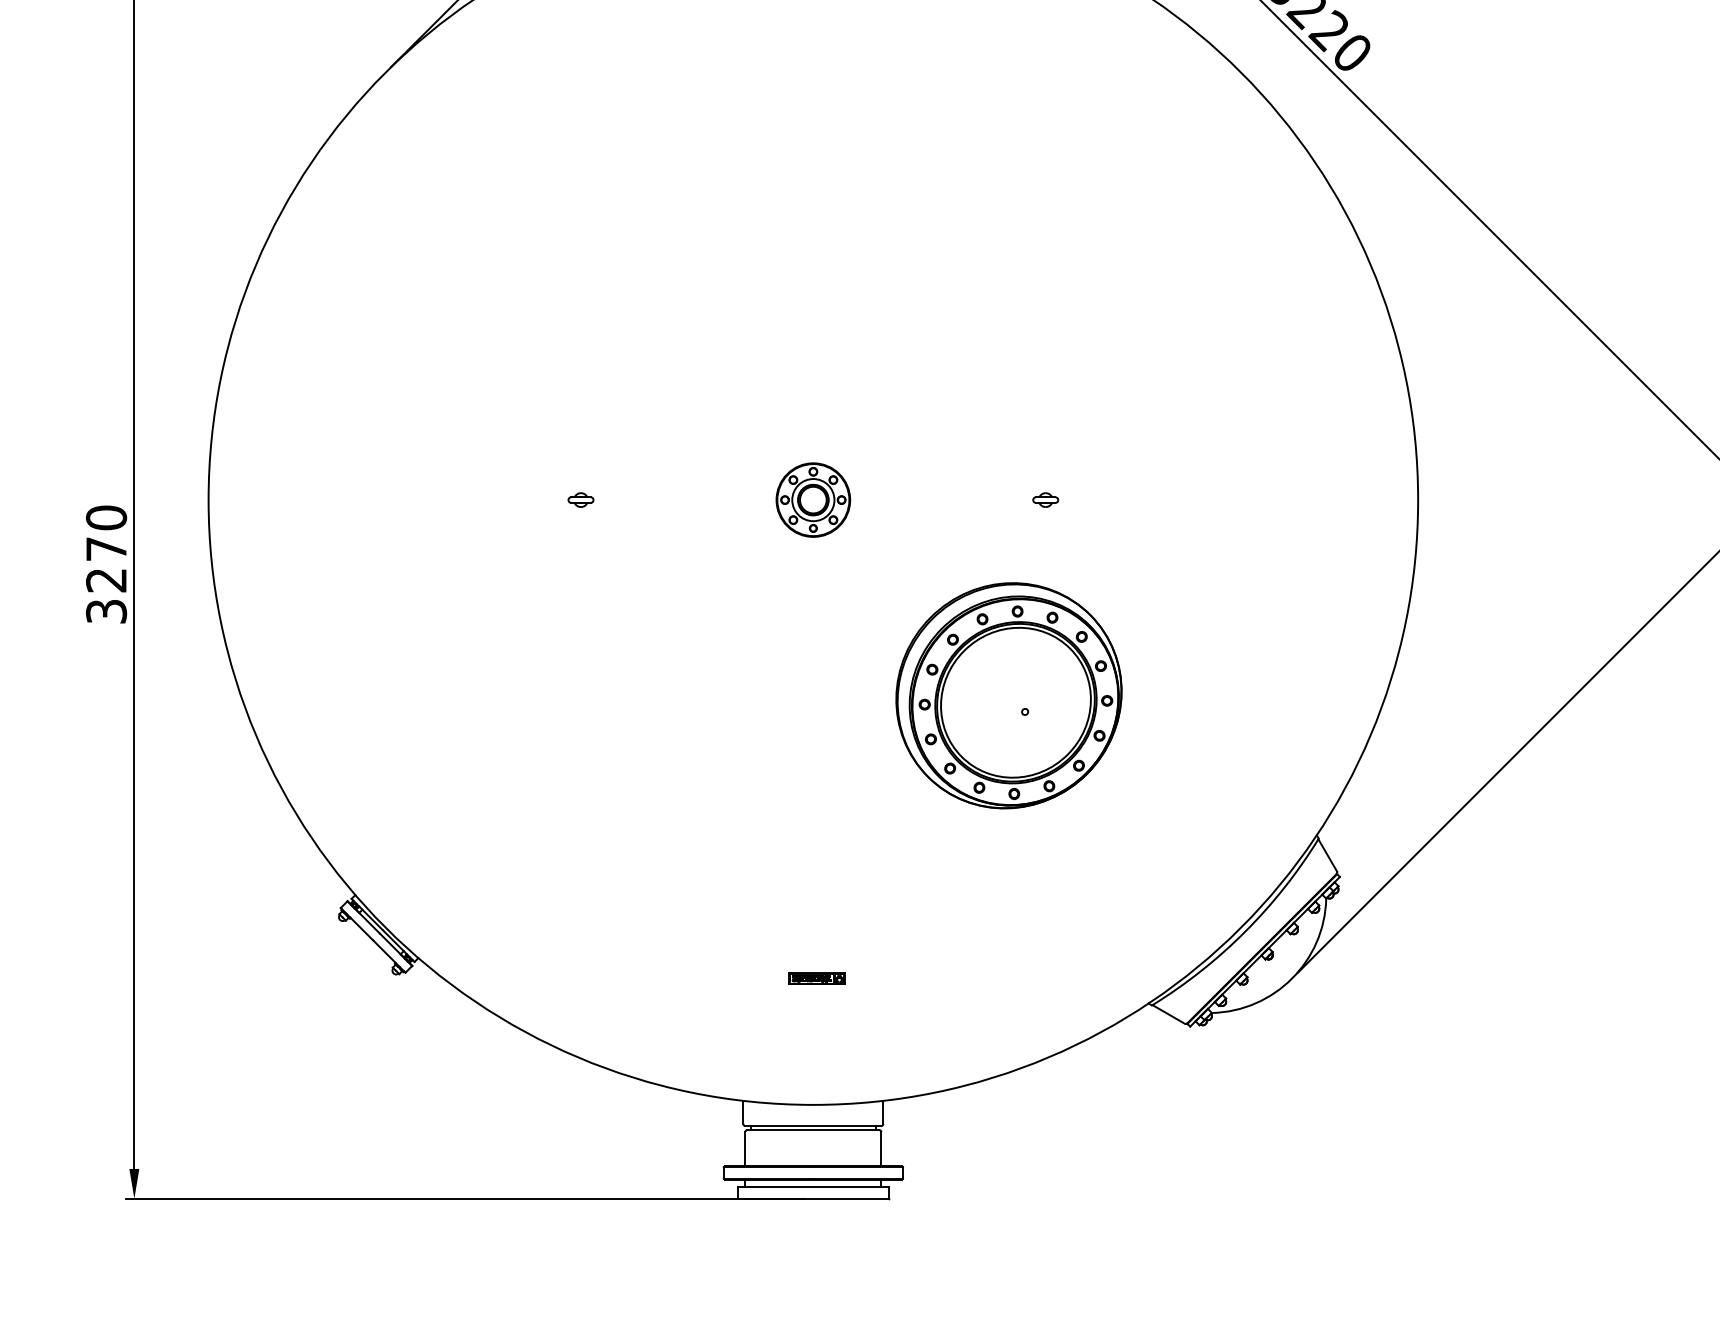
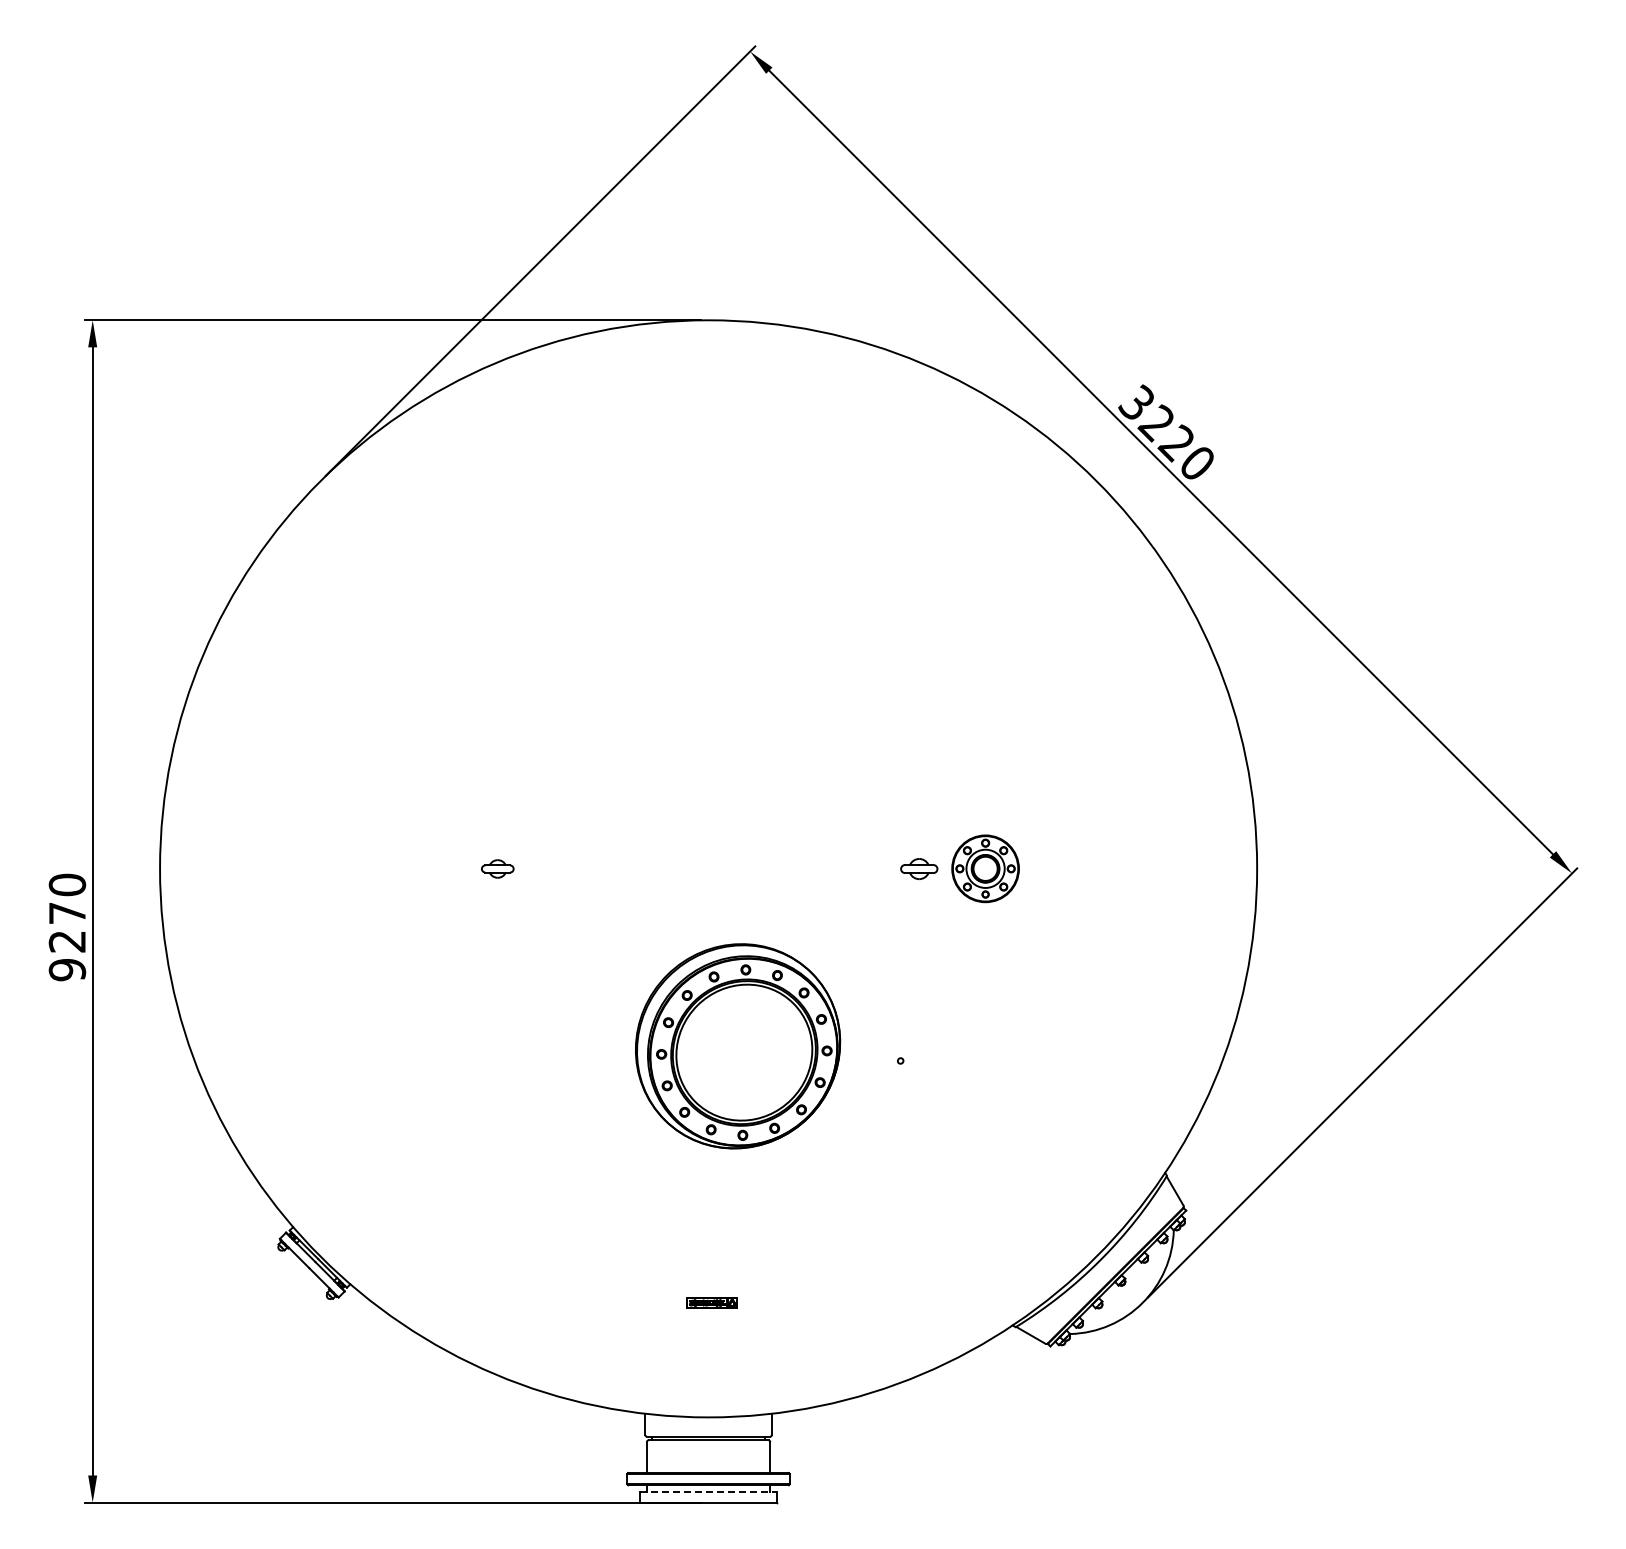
part: (580, 499) -> (497, 868), size x1.4
part: (813, 499) -> (985, 868), moved
part: (1045, 499) -> (919, 868), size x1.6
text: (105, 612) -> (66, 970), 3270 -> 9270
part: (1009, 695) -> (738, 1046), moved
line: (814, 1186) -> (709, 1491), solid -> dashed

